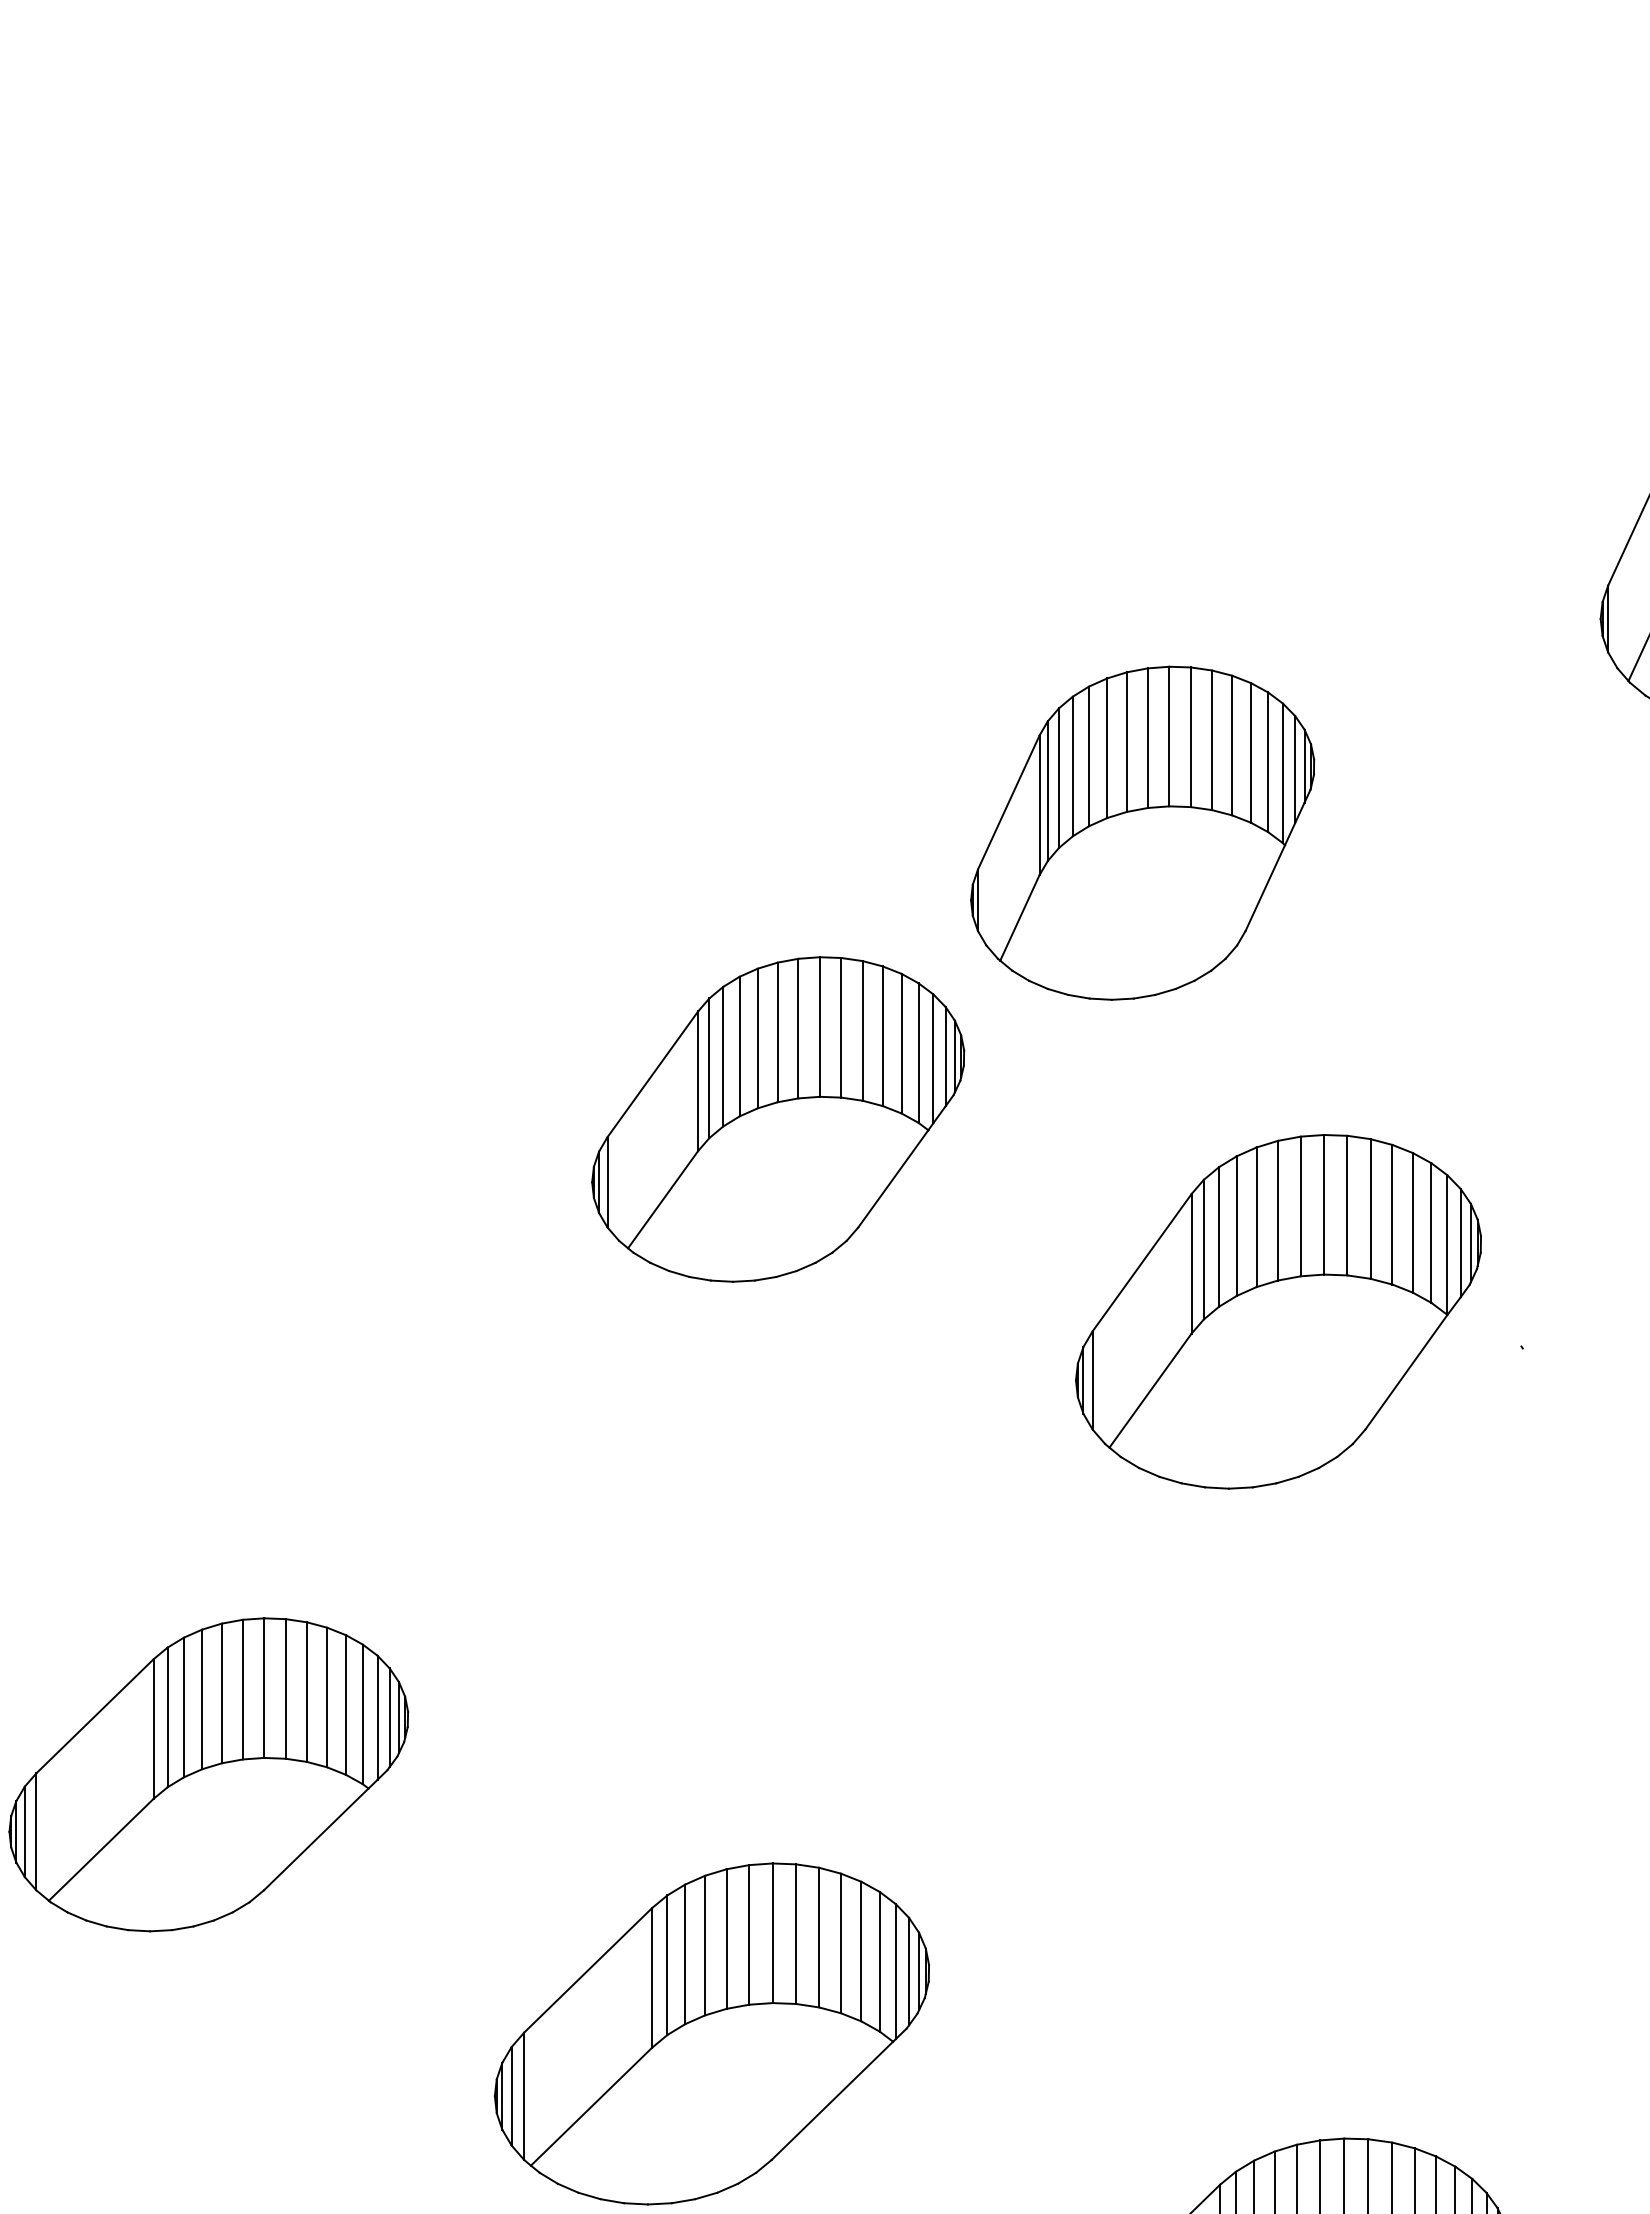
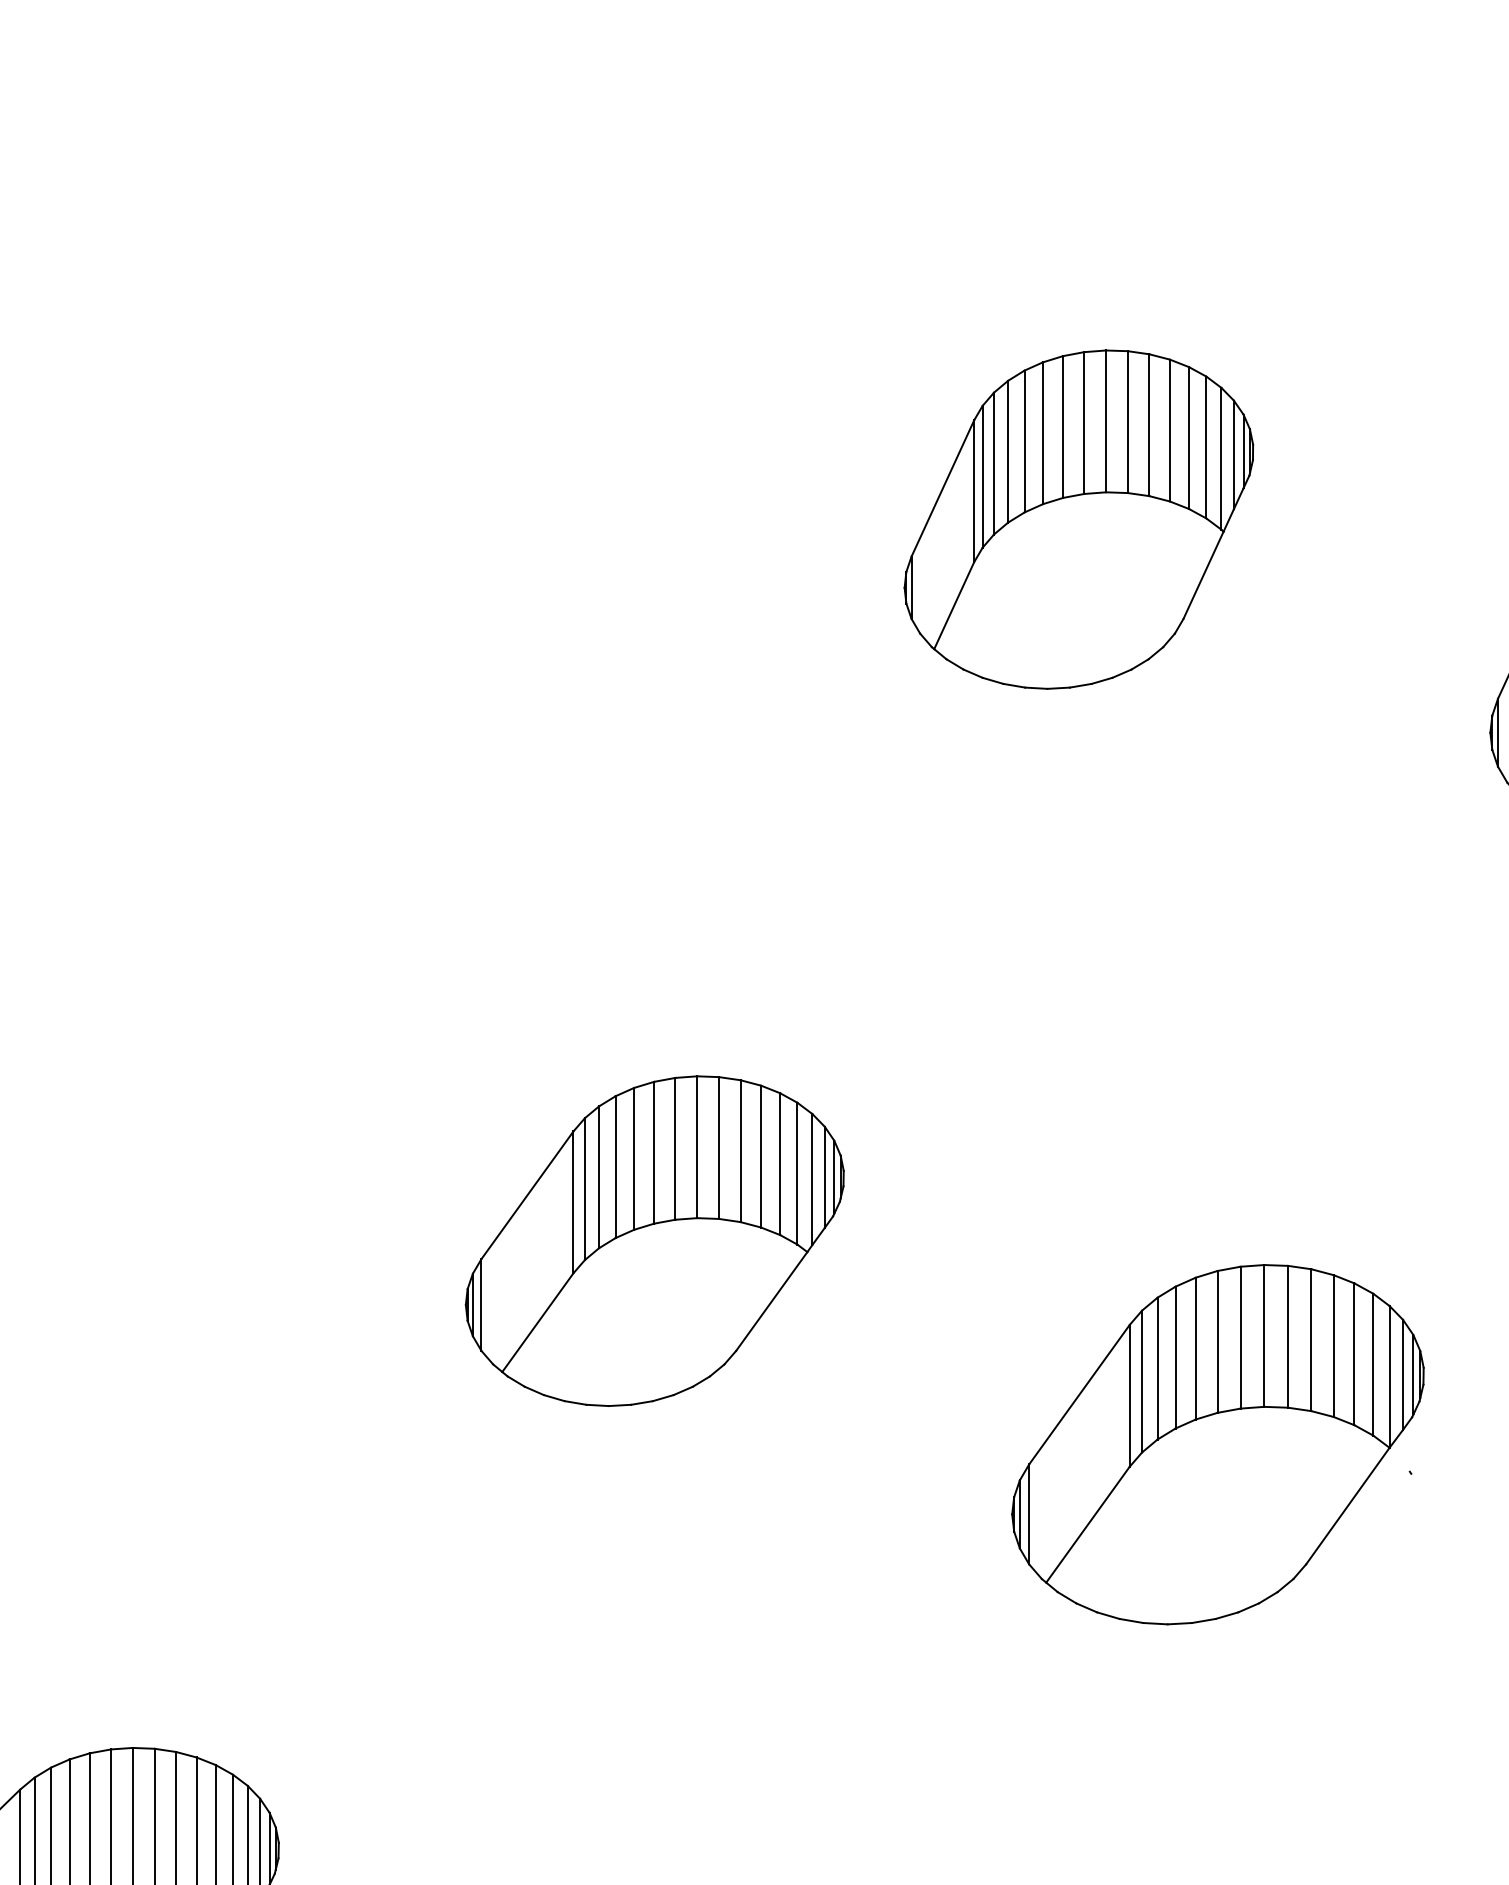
part: (1142, 832) -> (1078, 518), moved
part: (1278, 1311) -> (1217, 1444), moved

